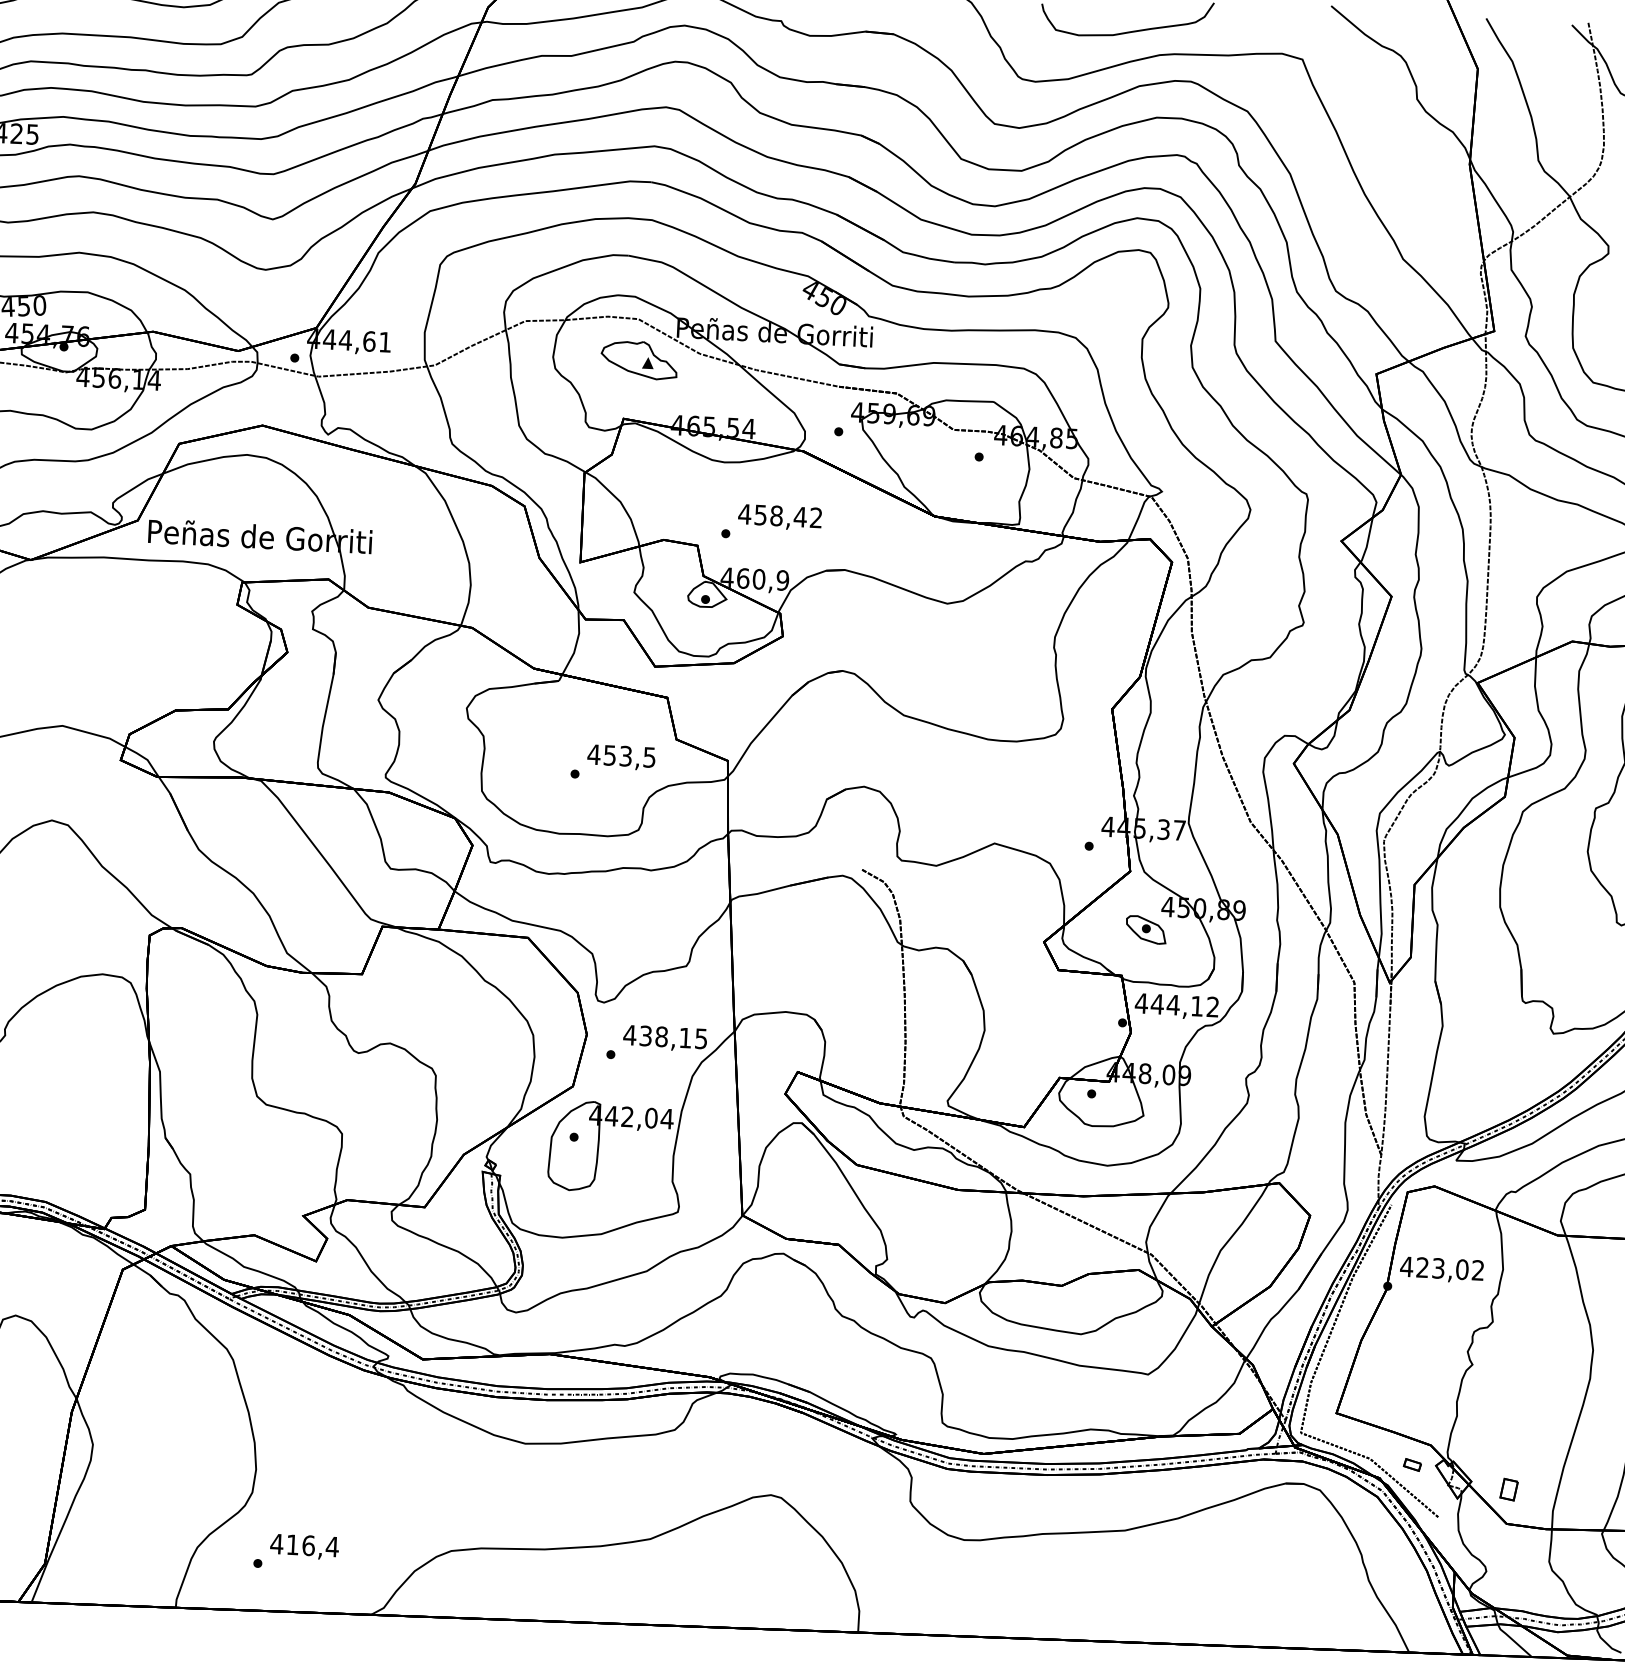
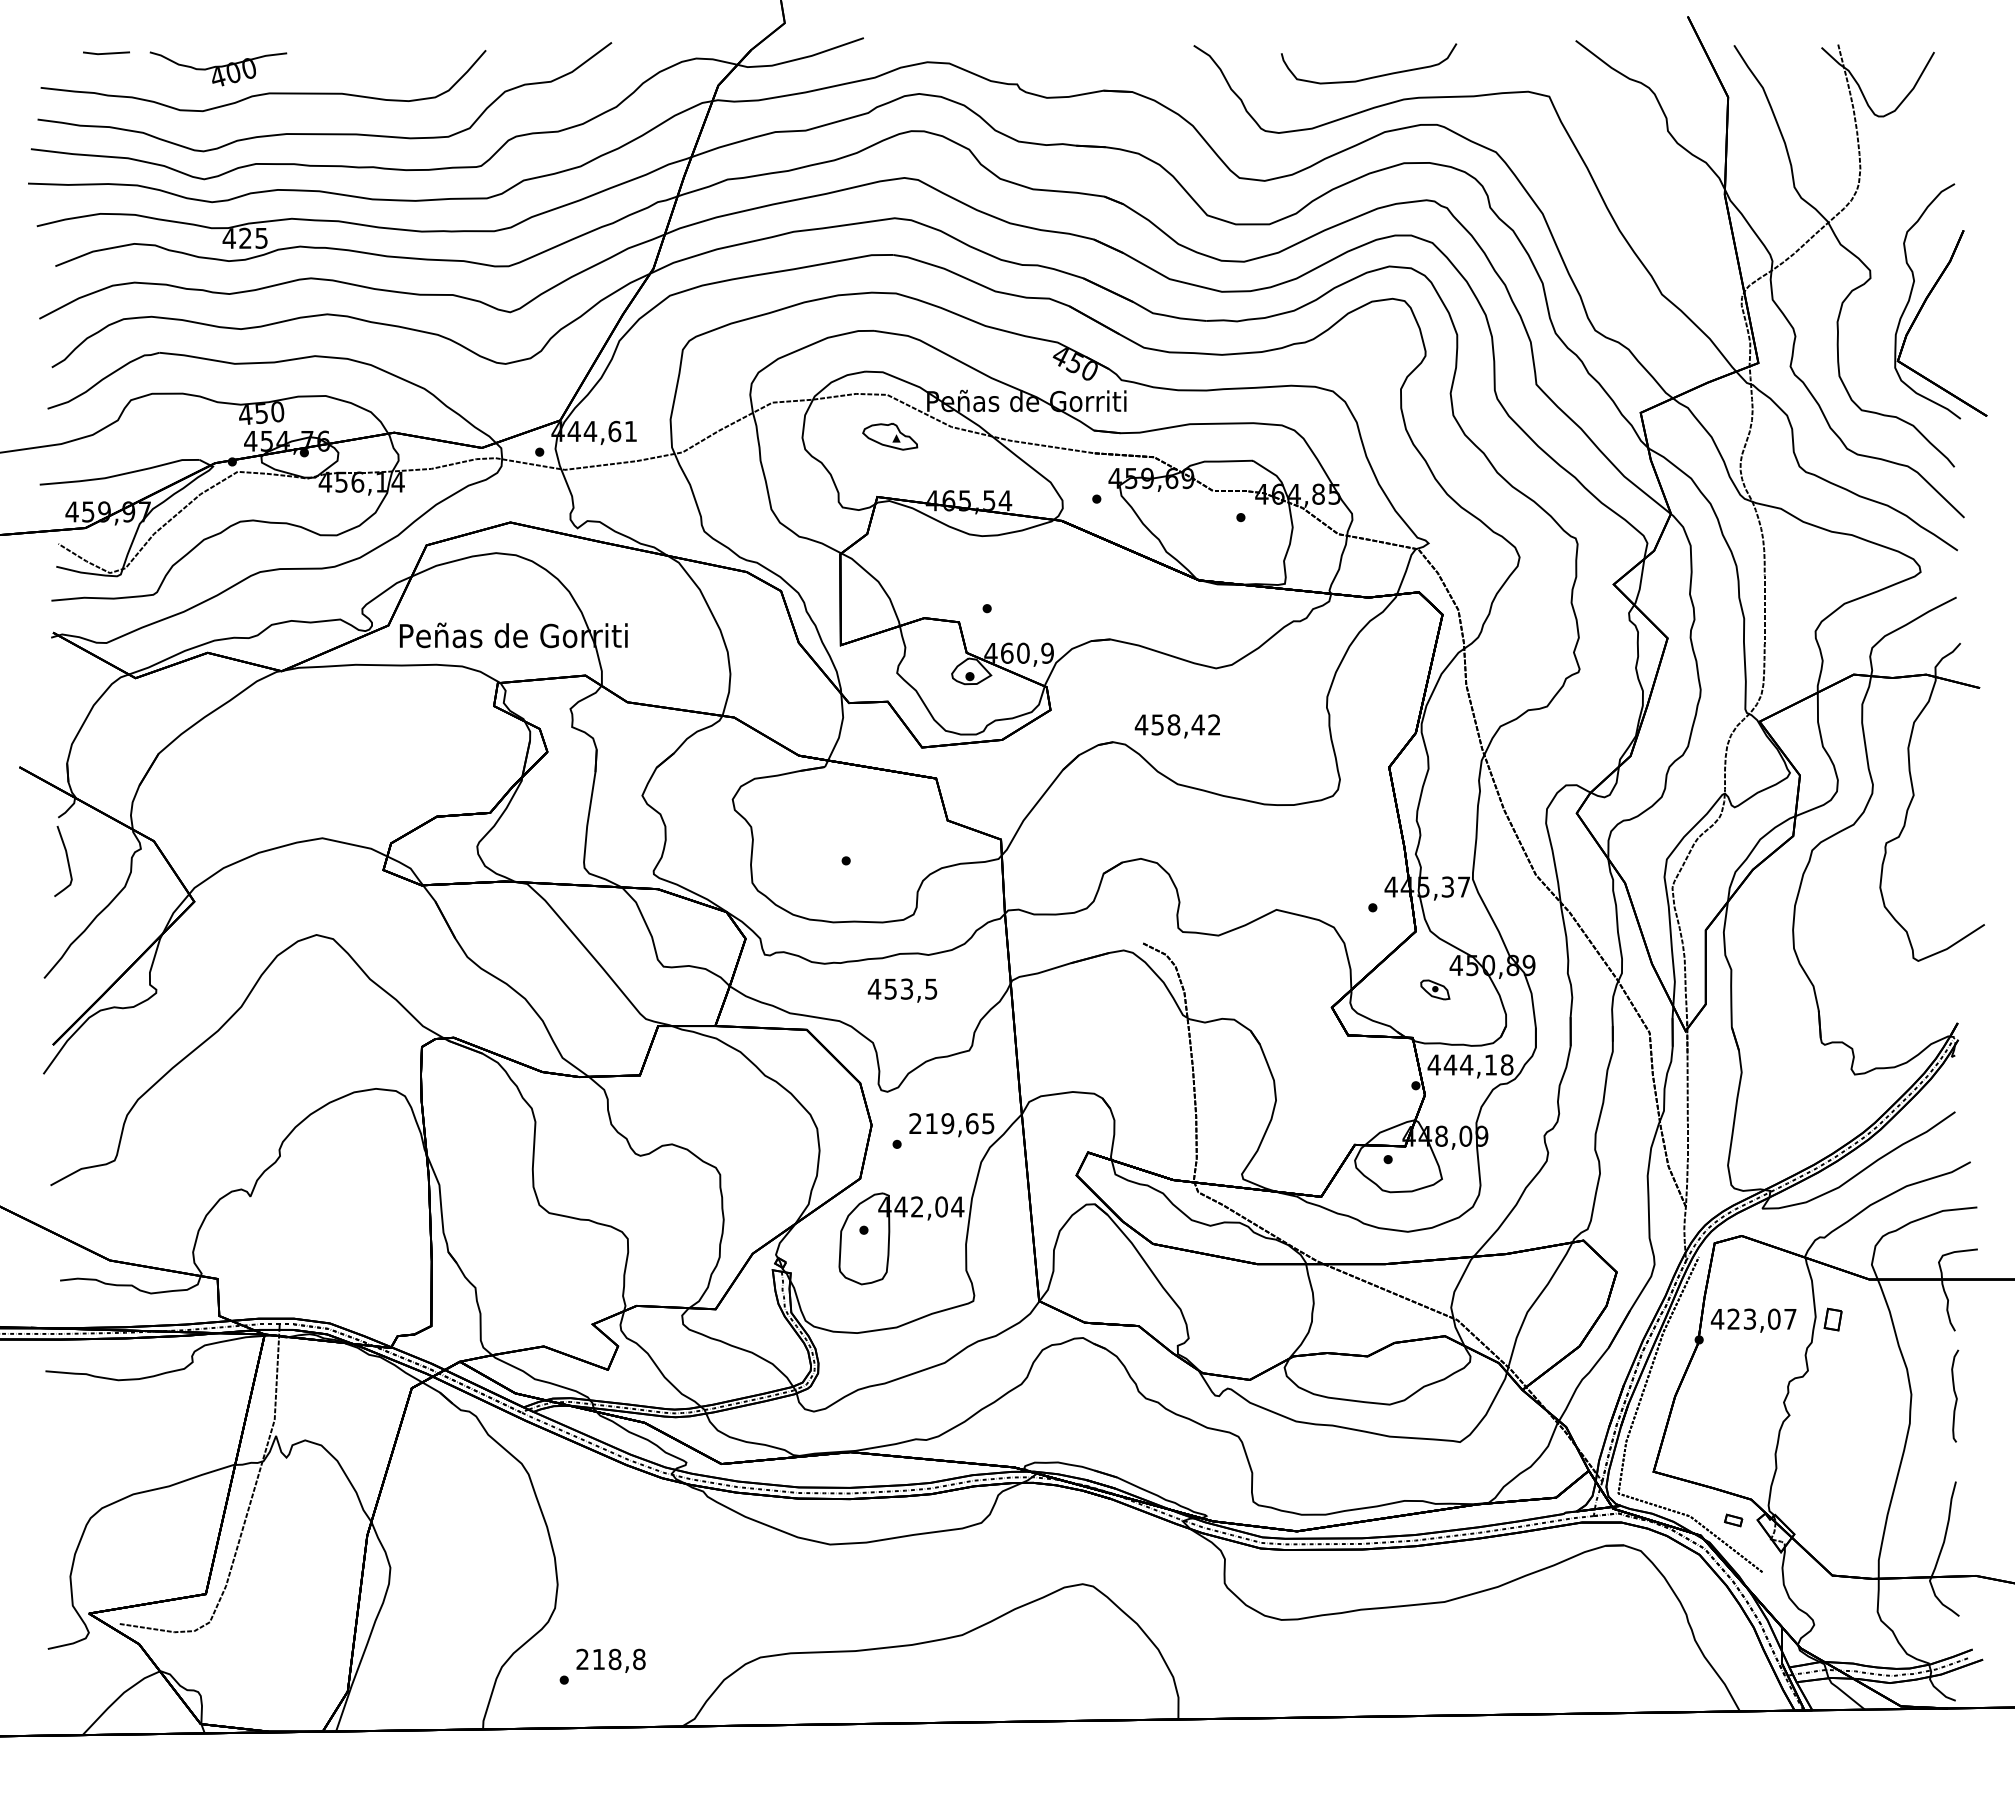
part: (638, 360) -> (889, 436), size x0.7
text: (779, 517) -> (1176, 726), moved
text: (621, 757) -> (902, 990), moved
part: (1146, 929) -> (1435, 989), size x0.7
text: (1212, 1006) -> (1506, 1064), 444,12 -> 444,18
text: (657, 1036) -> (943, 1123), 438,15 -> 219,65
text: (1478, 1269) -> (1790, 1318), 423,02 -> 423,07
part: (1508, 1489) -> (1832, 1319), moved
text: (304, 1545) -> (610, 1659), 416,4 -> 218,8

